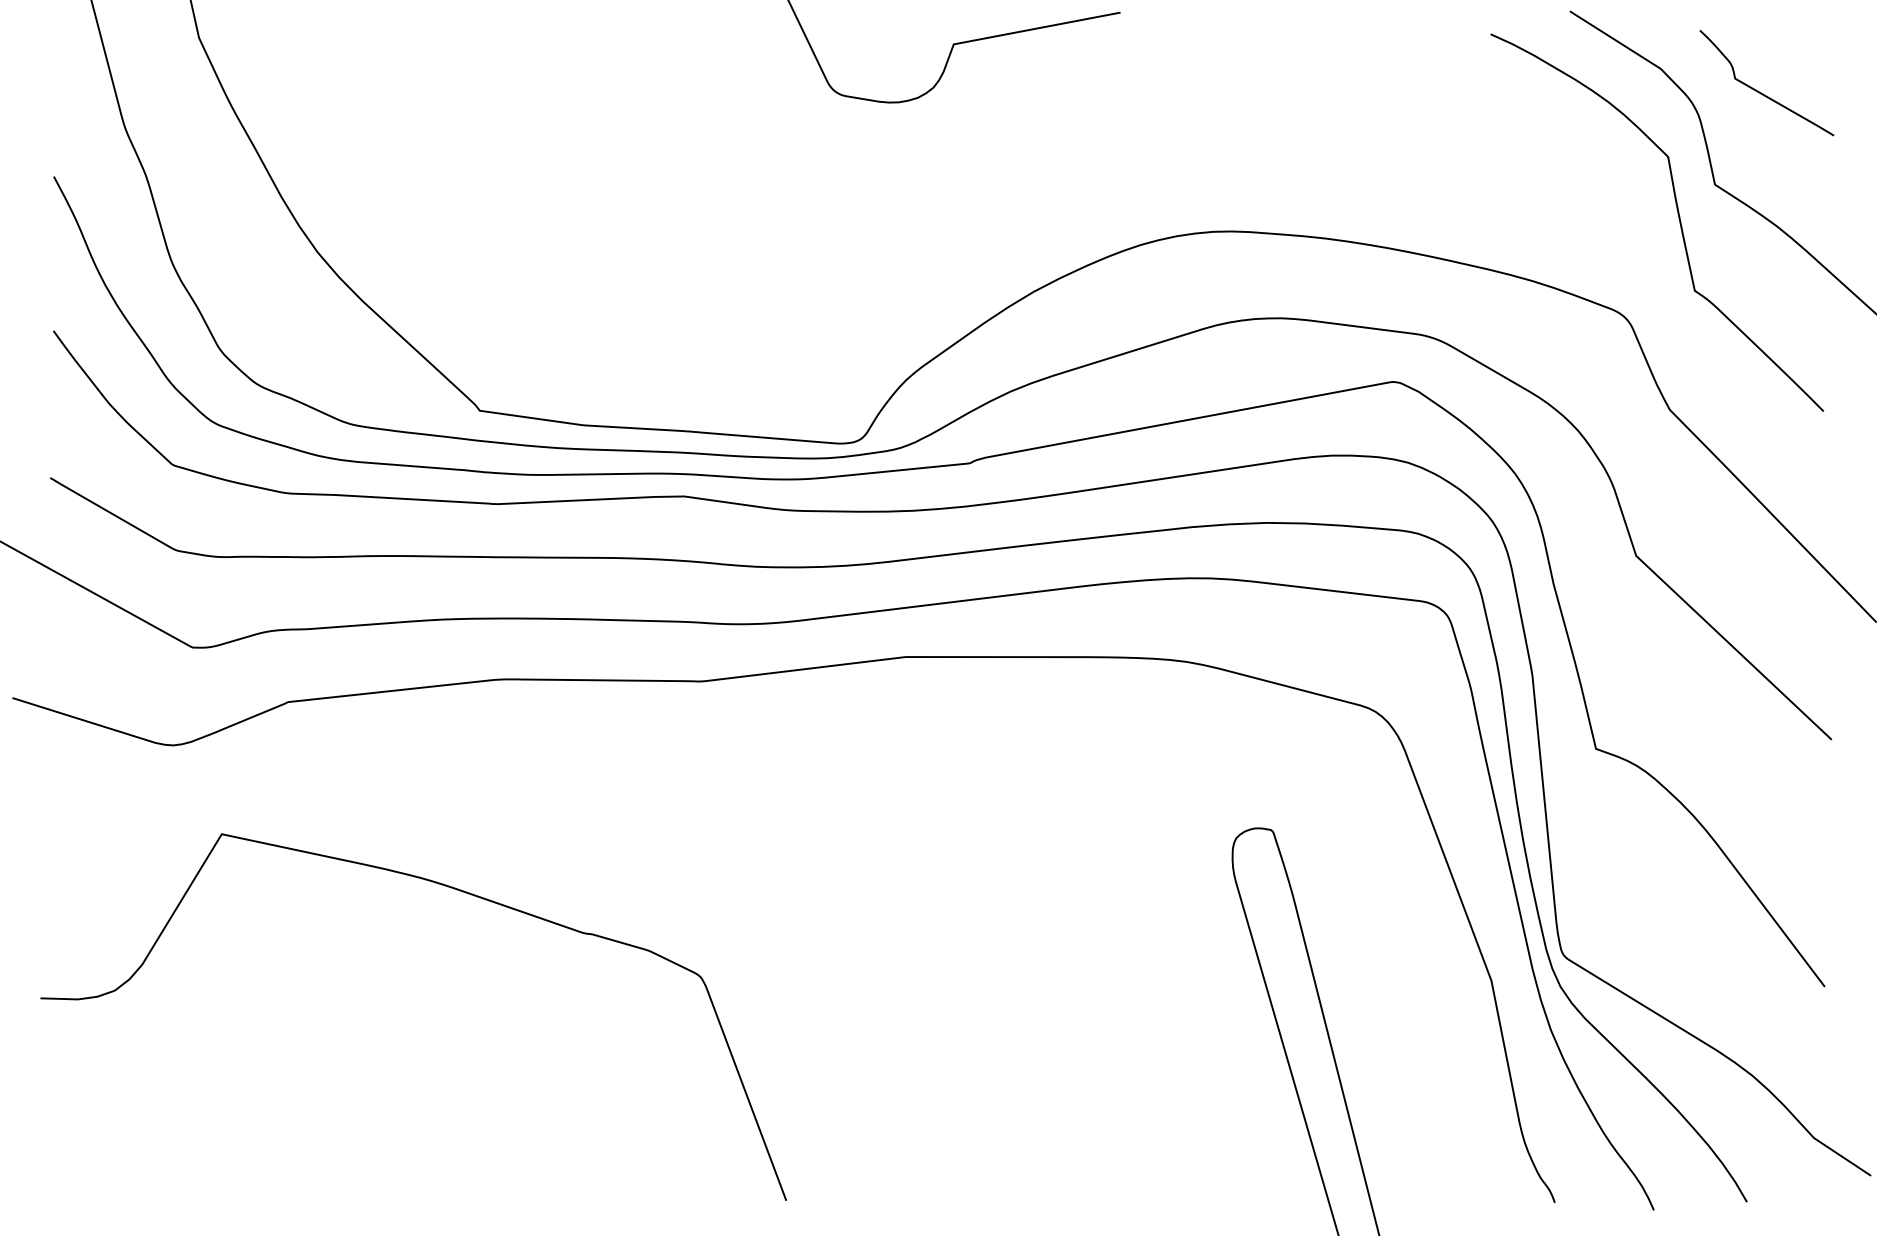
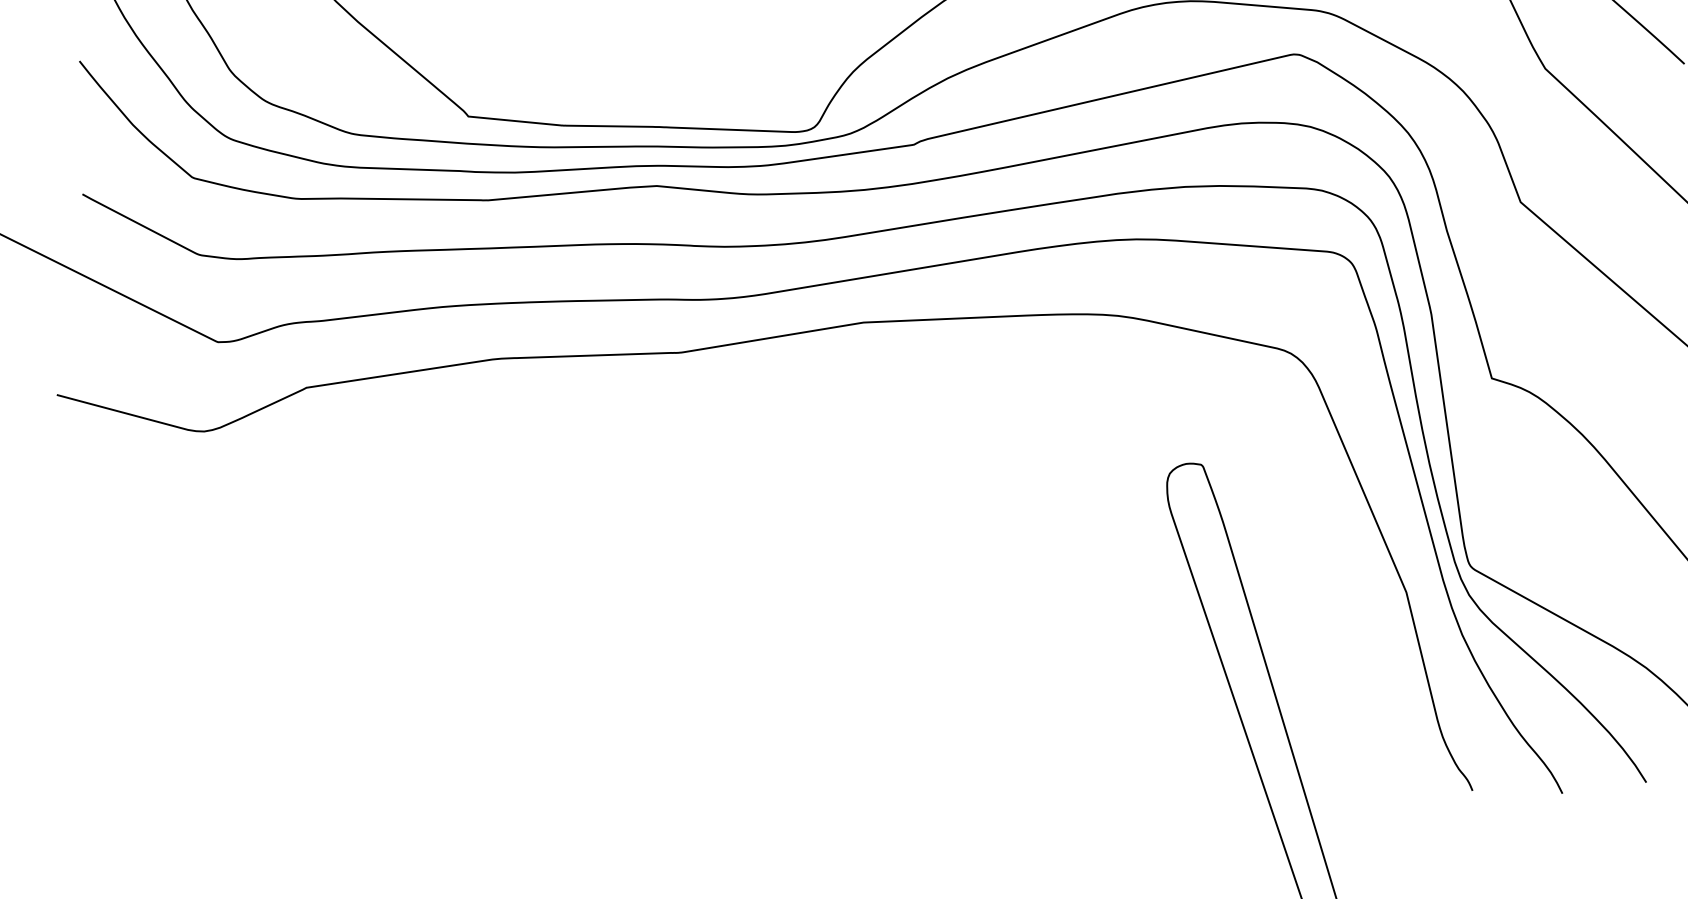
curve: (459, 891) -> (469, 552), removed

